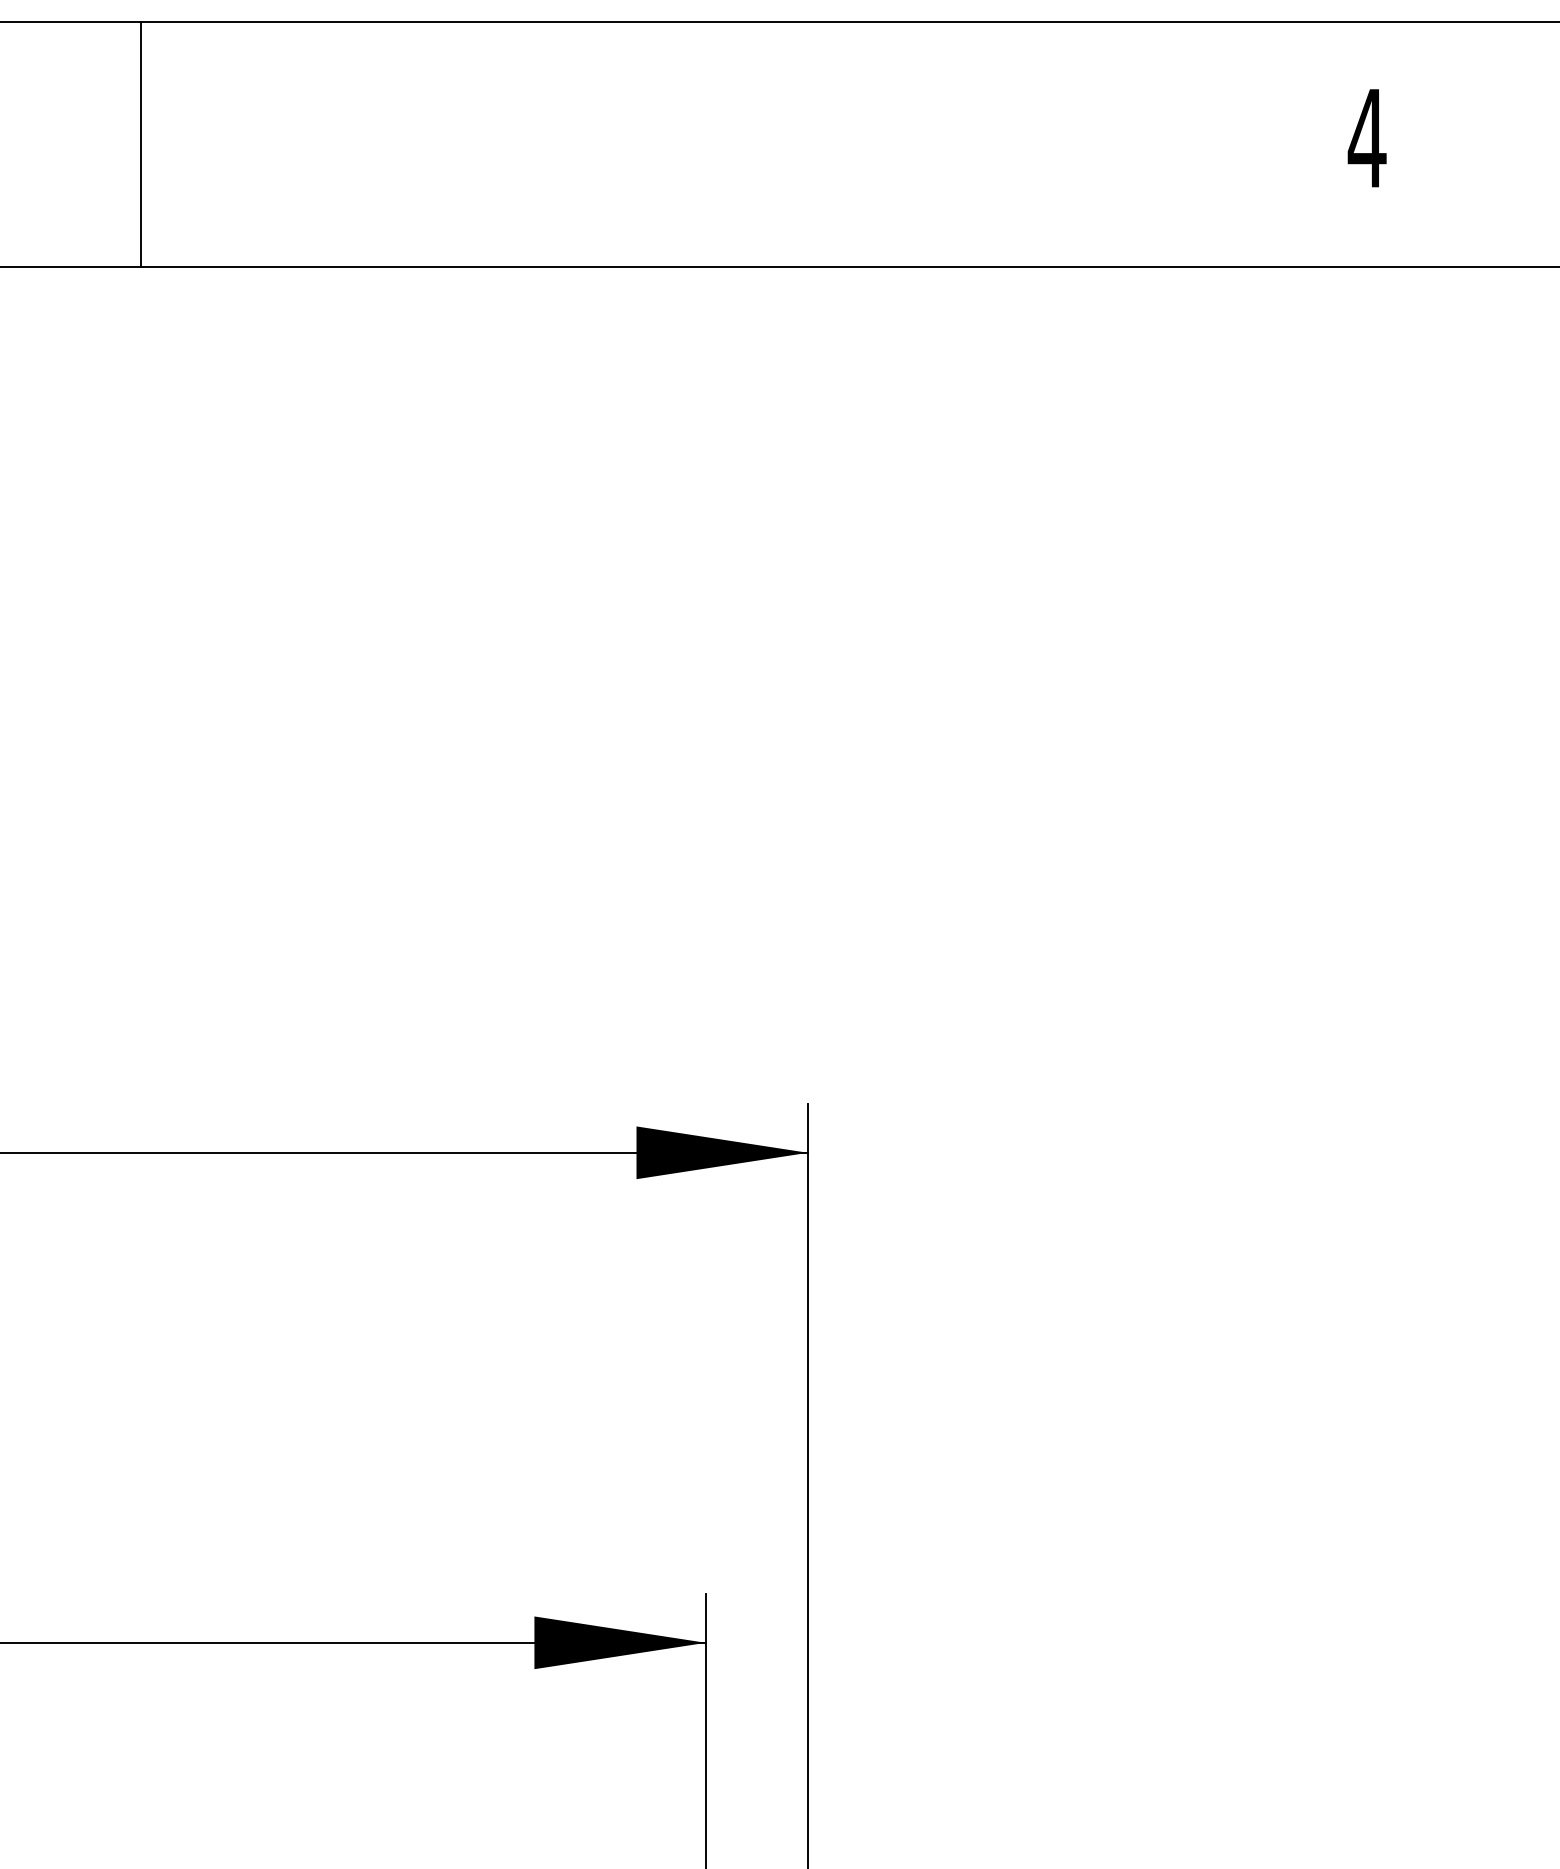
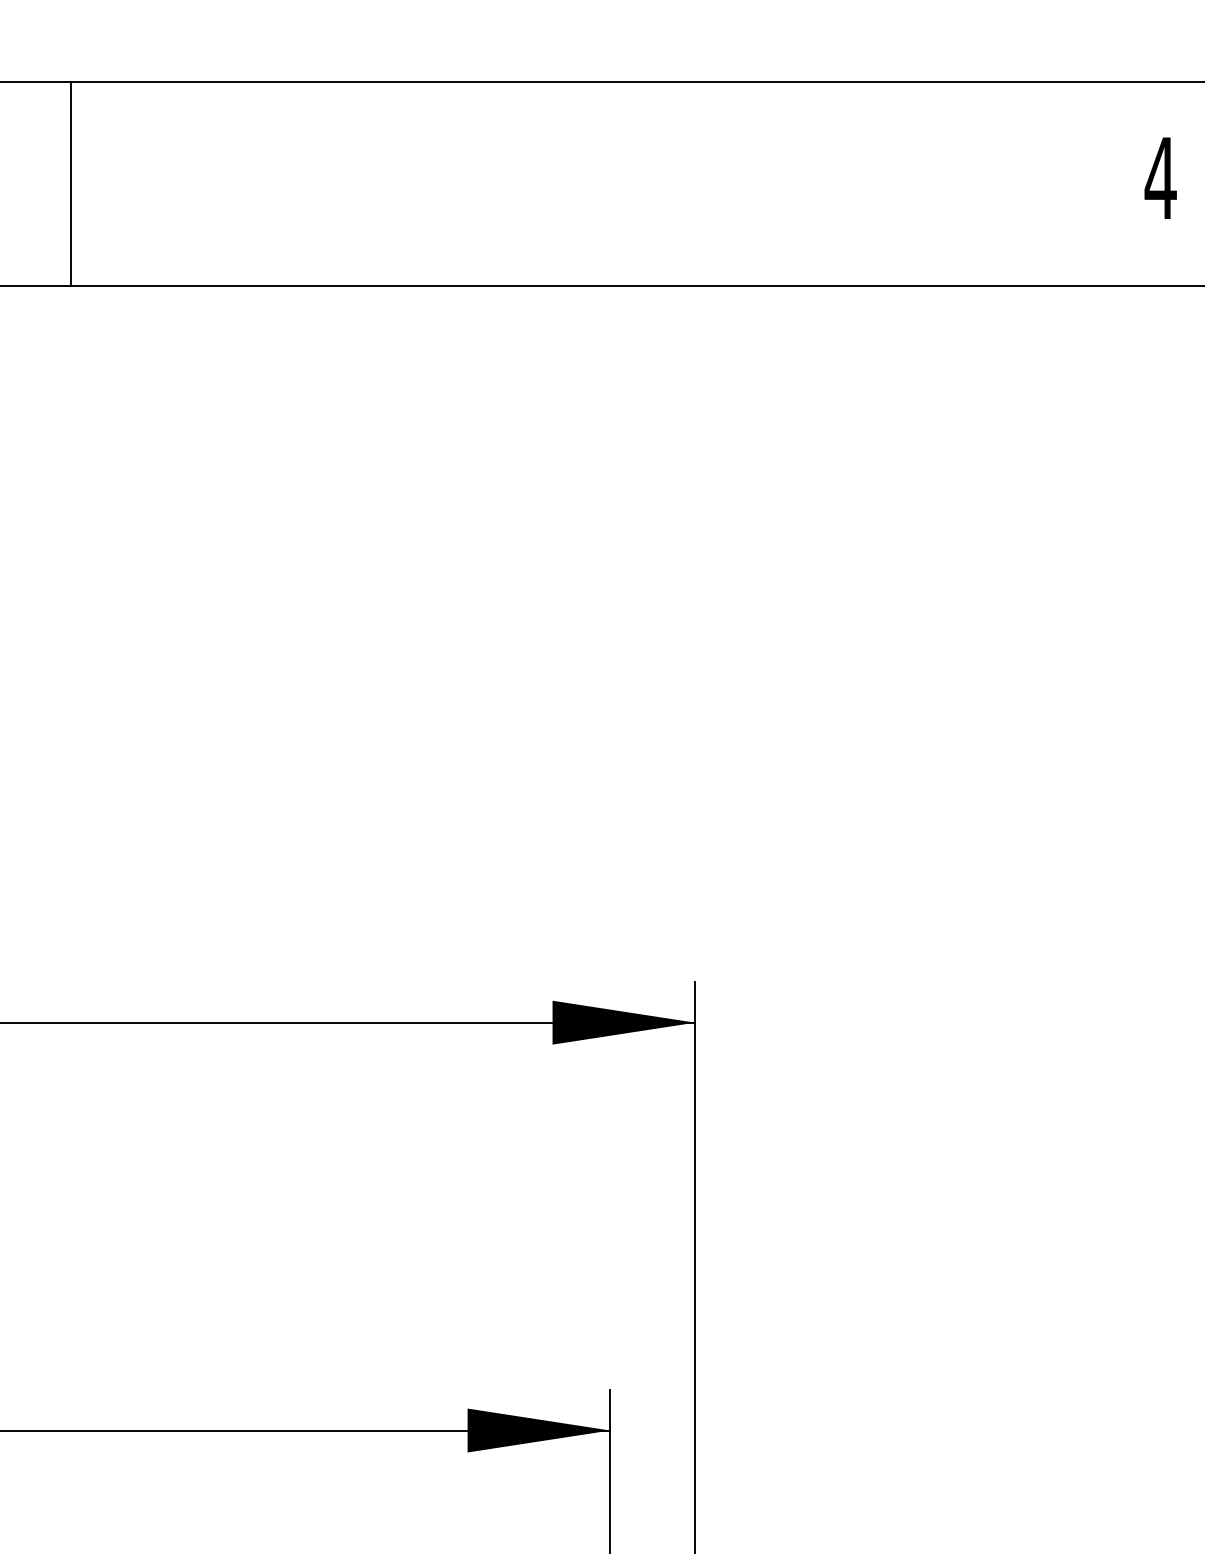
line: (140, 144) -> (70, 183), moved

